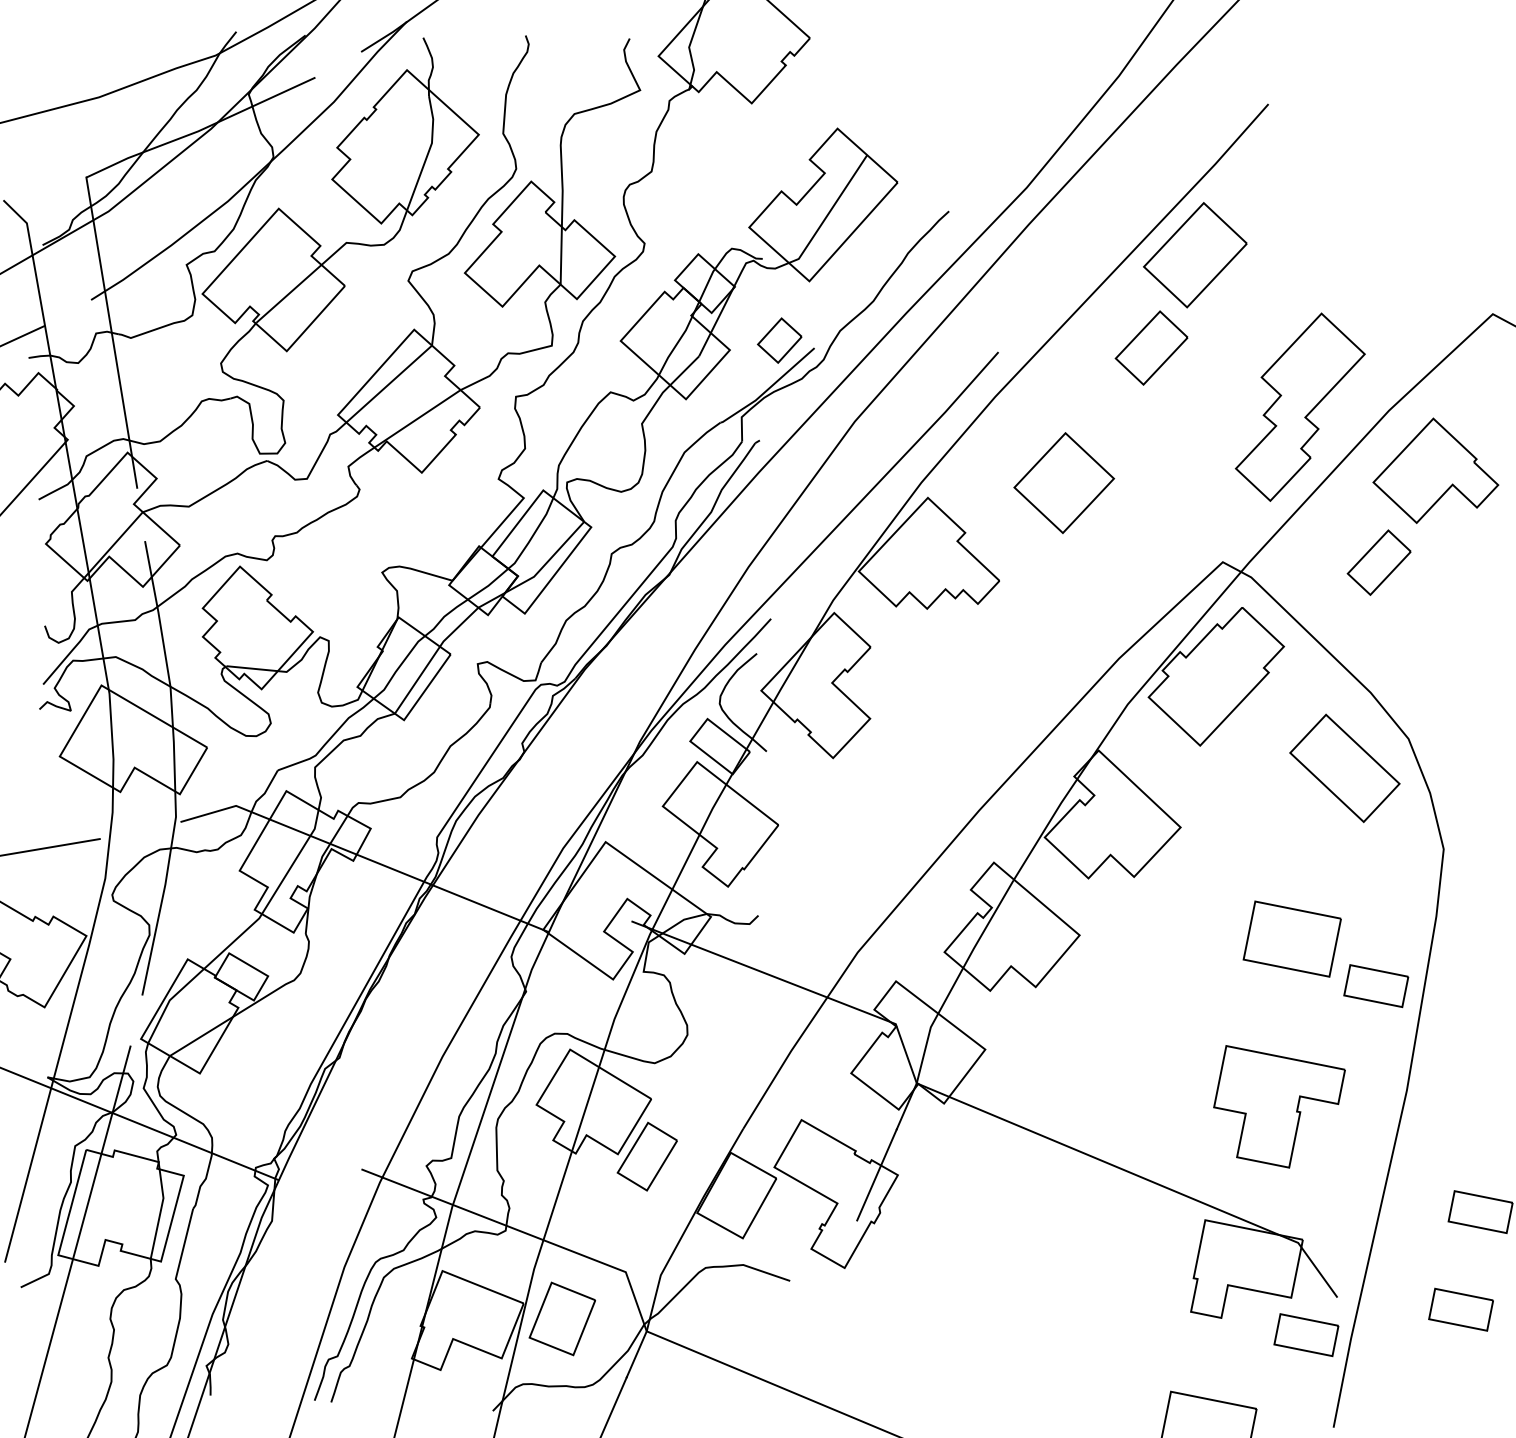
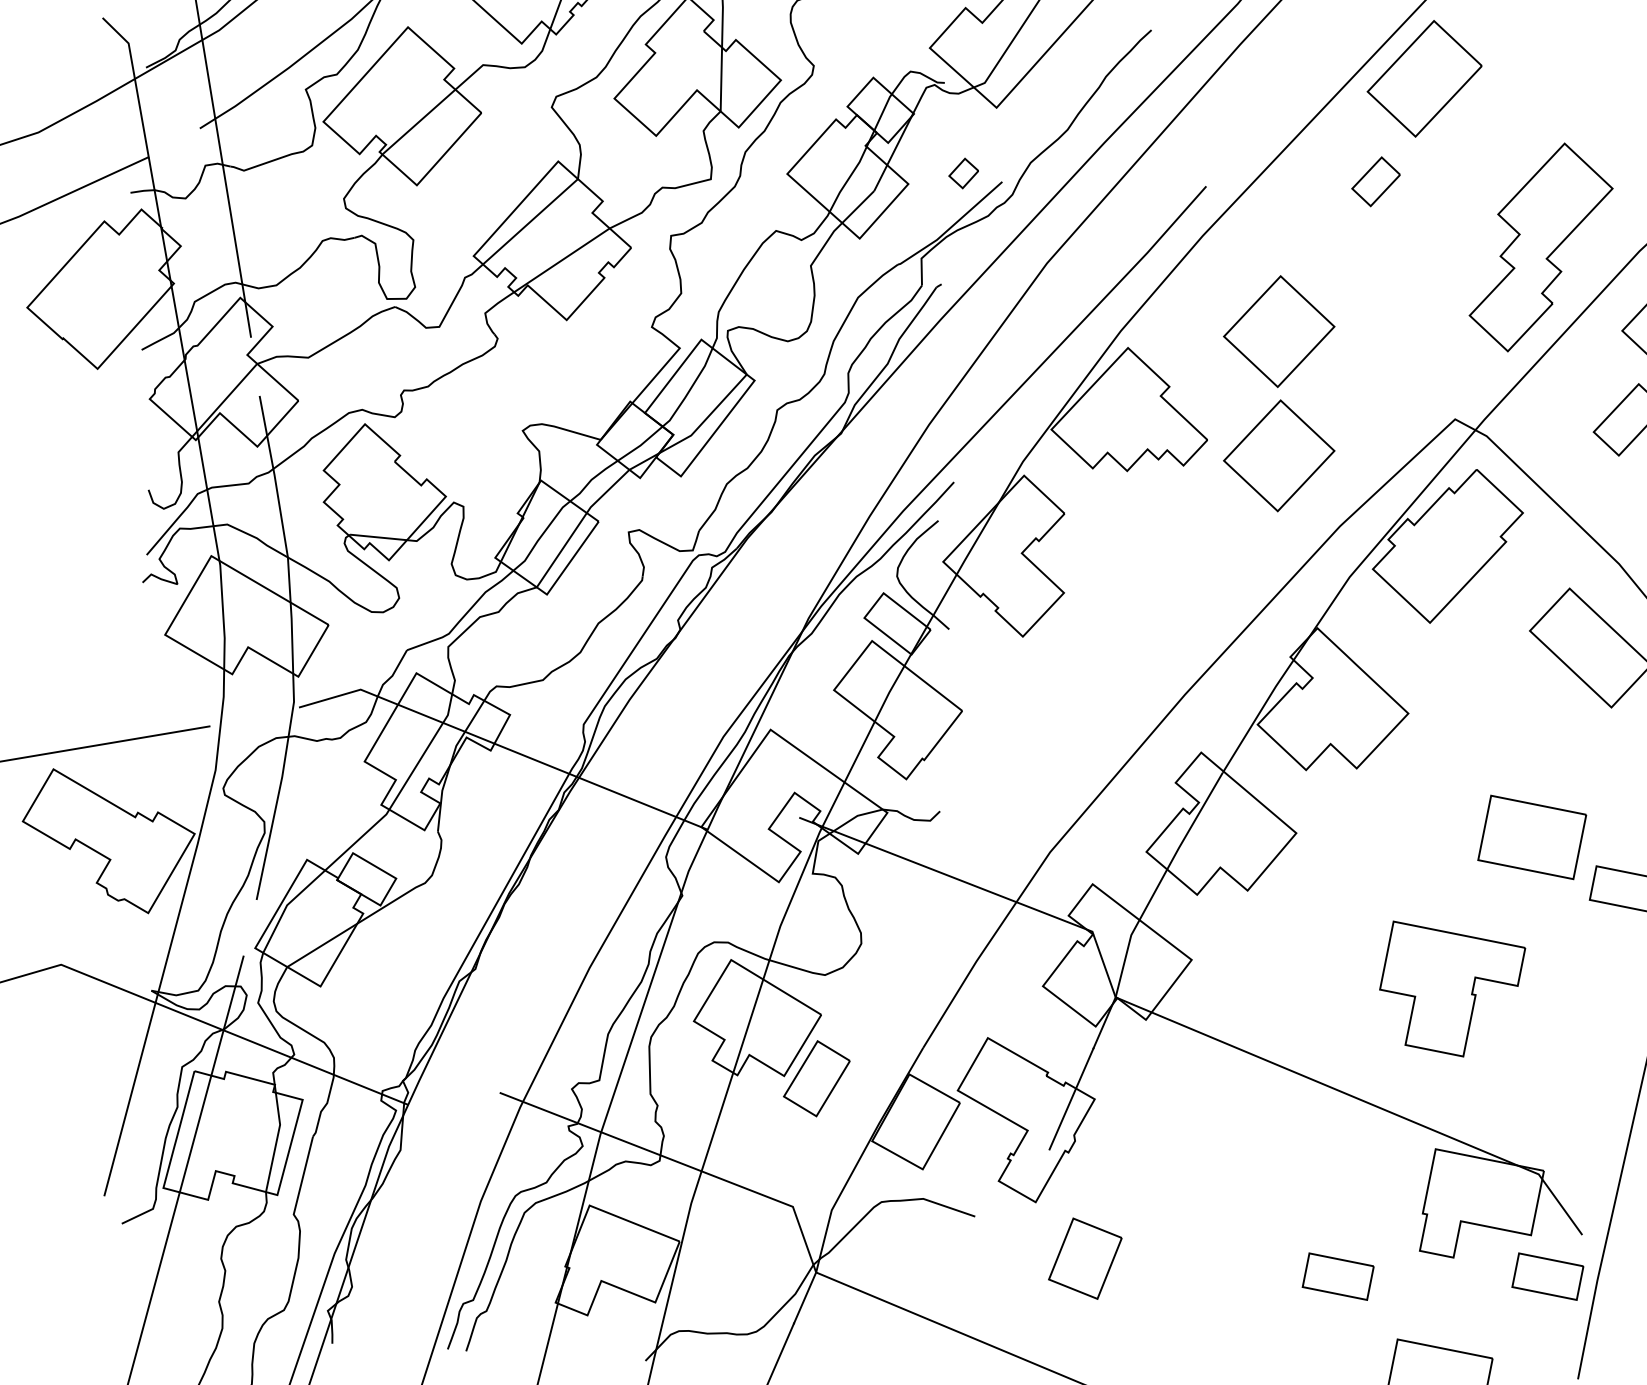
part: (779, 340) -> (963, 173), size x0.6
part: (1151, 347) -> (1376, 181), size x0.6
part: (1064, 594) -> (1279, 455), added
part: (1279, 1106) -> (1452, 988), moved
part: (561, 1318) -> (1084, 1258), moved
part: (1117, 1335) -> (1338, 1277), added

